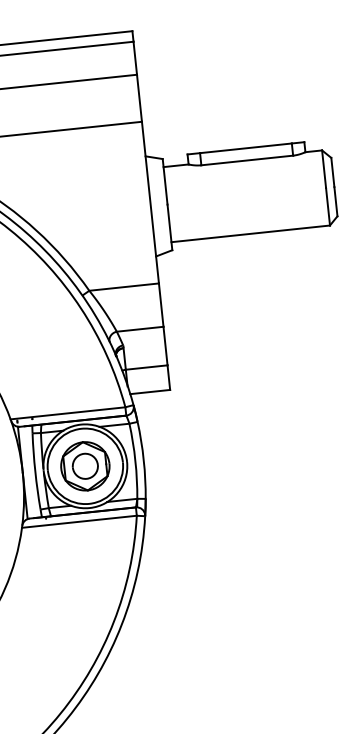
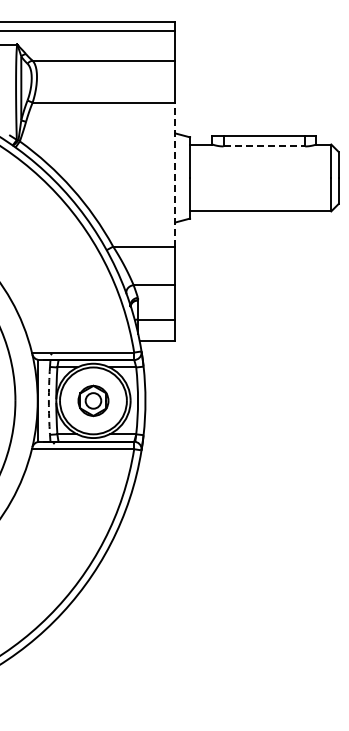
line: (247, 160) -> (264, 146), solid -> dashed
line: (150, 202) -> (175, 174), solid -> dashed
part: (85, 465) -> (93, 400), size x0.7
arc: (34, 471) -> (48, 400), solid -> dashed

